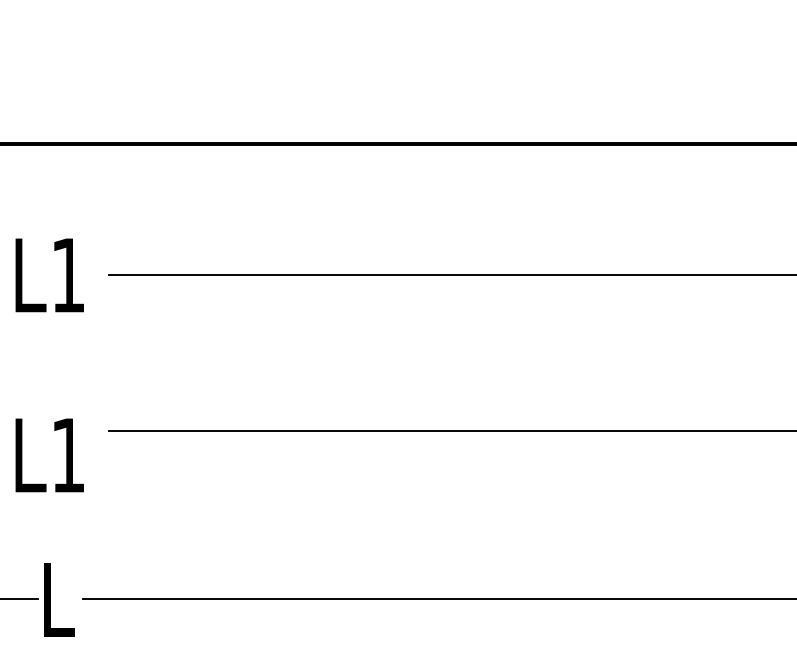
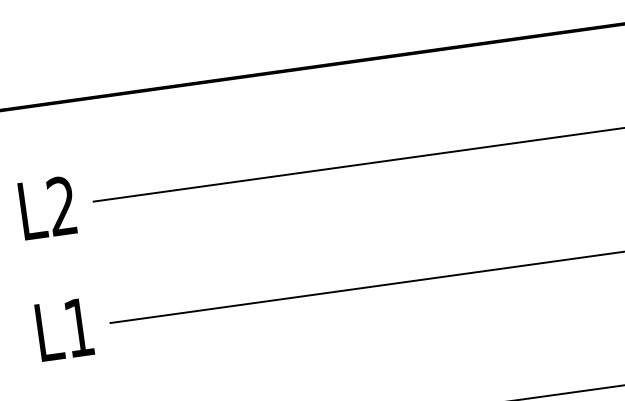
text: (67, 274) -> (61, 205), L1 -> L2
text: (49, 455) -> (64, 329), moved

